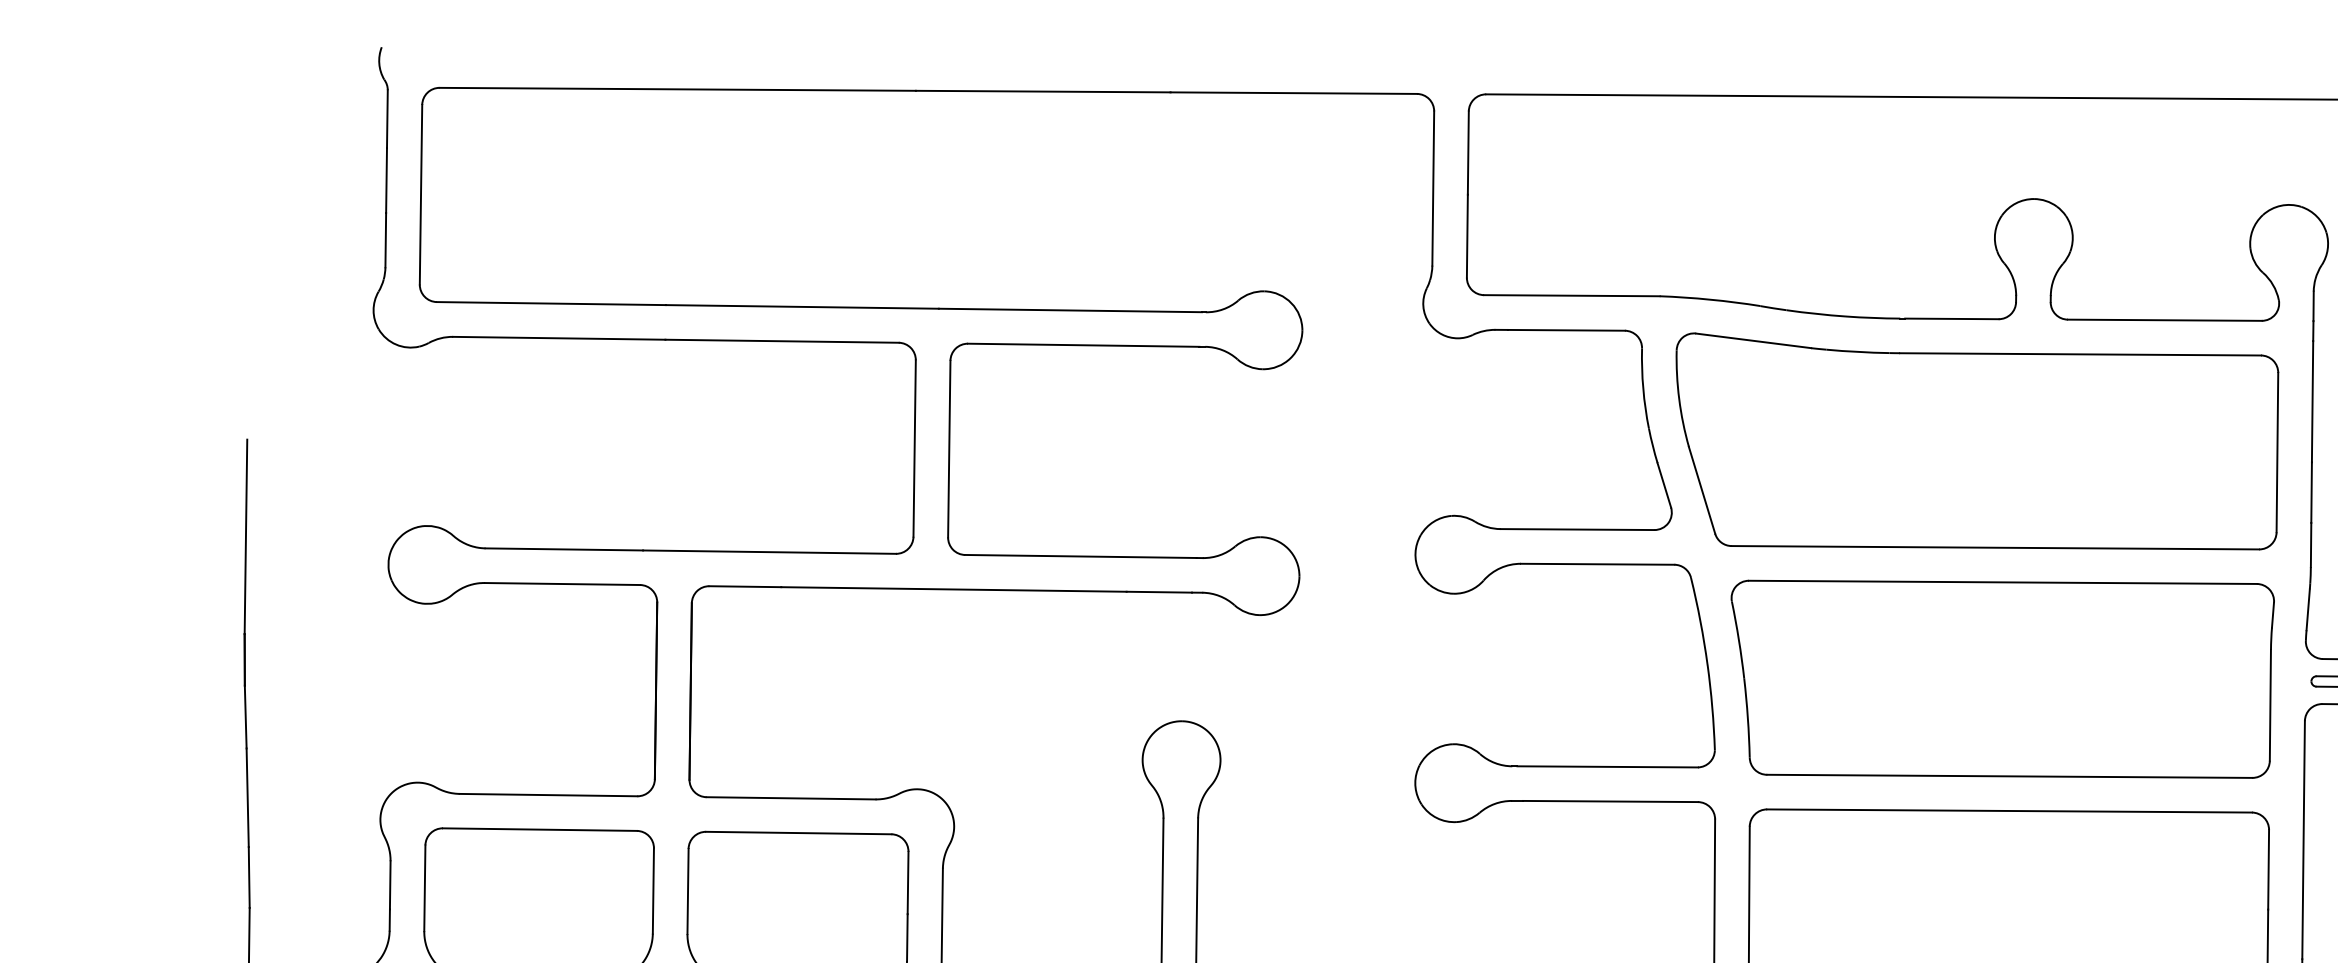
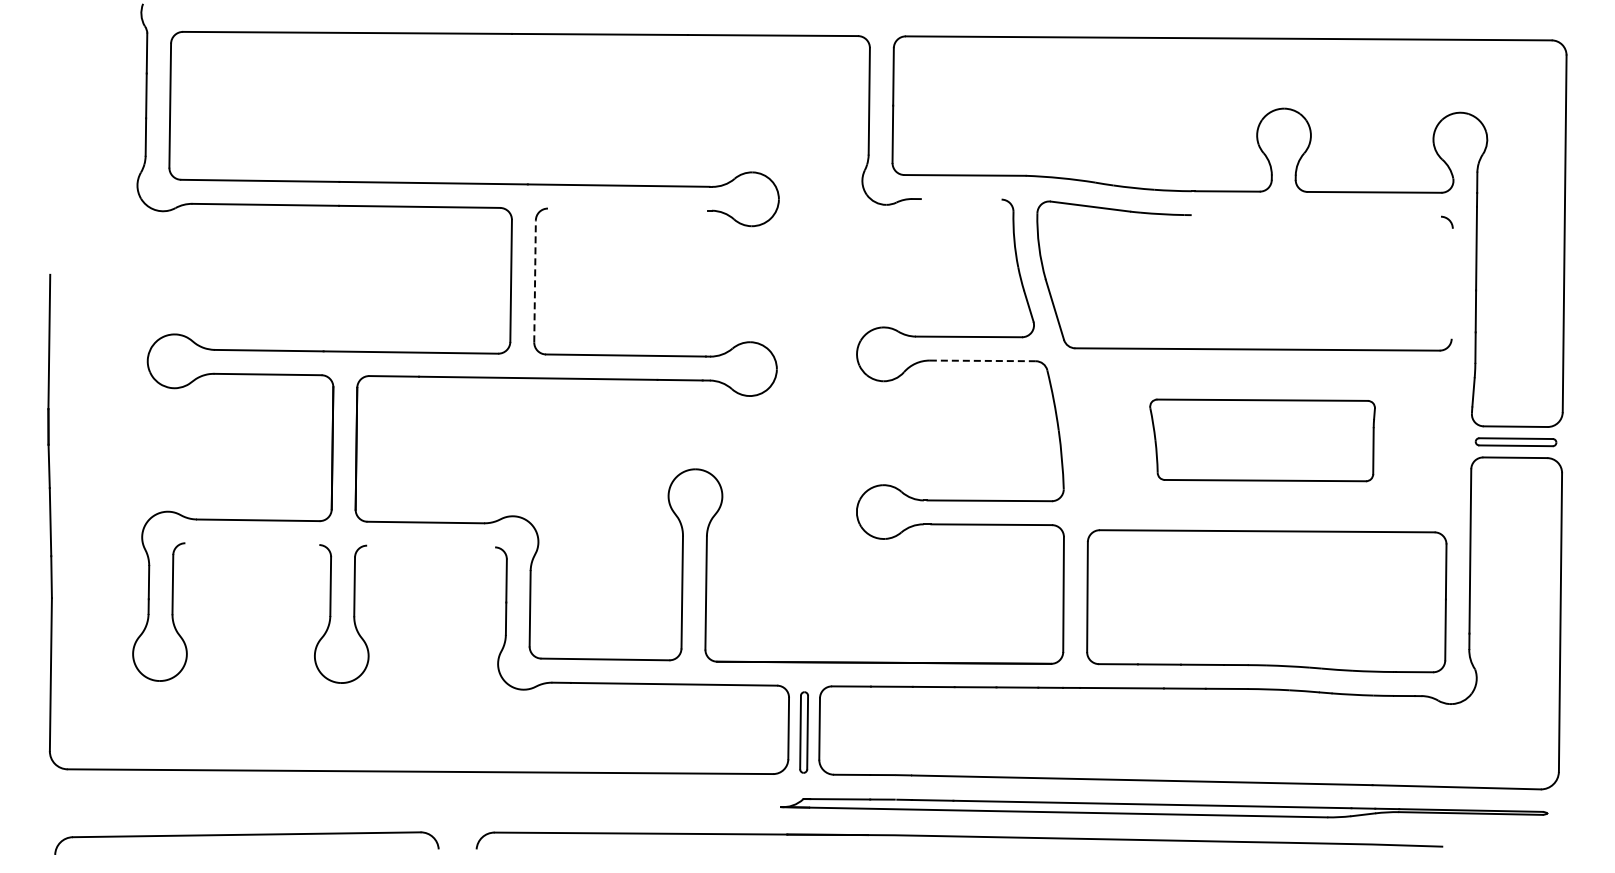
line: (1565, 330) -> (960, 199), removed
line: (1083, 345) -> (627, 209), removed
line: (2079, 353) -> (1315, 215), removed
line: (949, 449) -> (535, 281), solid -> dashed
line: (2276, 452) -> (1451, 283), removed
line: (1597, 563) -> (982, 360), solid -> dashed
part: (2002, 679) -> (1262, 440), size x0.6
line: (540, 830) -> (252, 544), removed
line: (799, 833) -> (431, 546), removed

